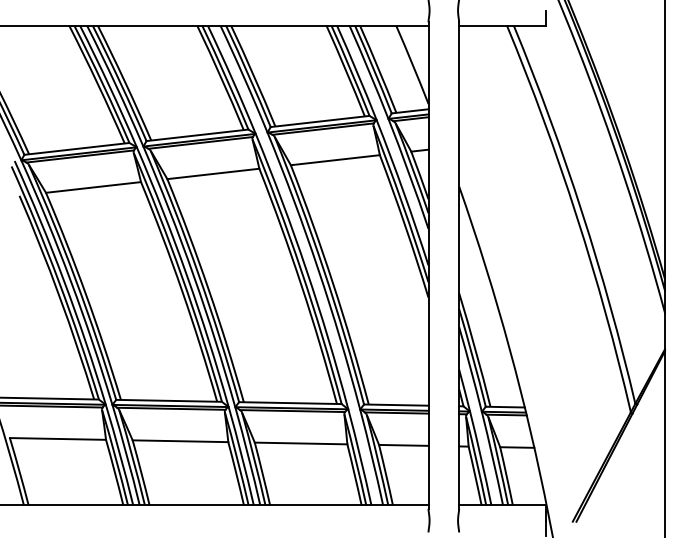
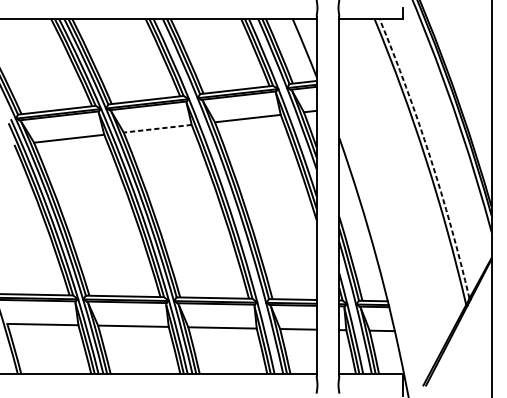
line: (212, 174) -> (157, 129), solid -> dashed
arc: (582, 212) -> (430, 157), solid -> dashed

